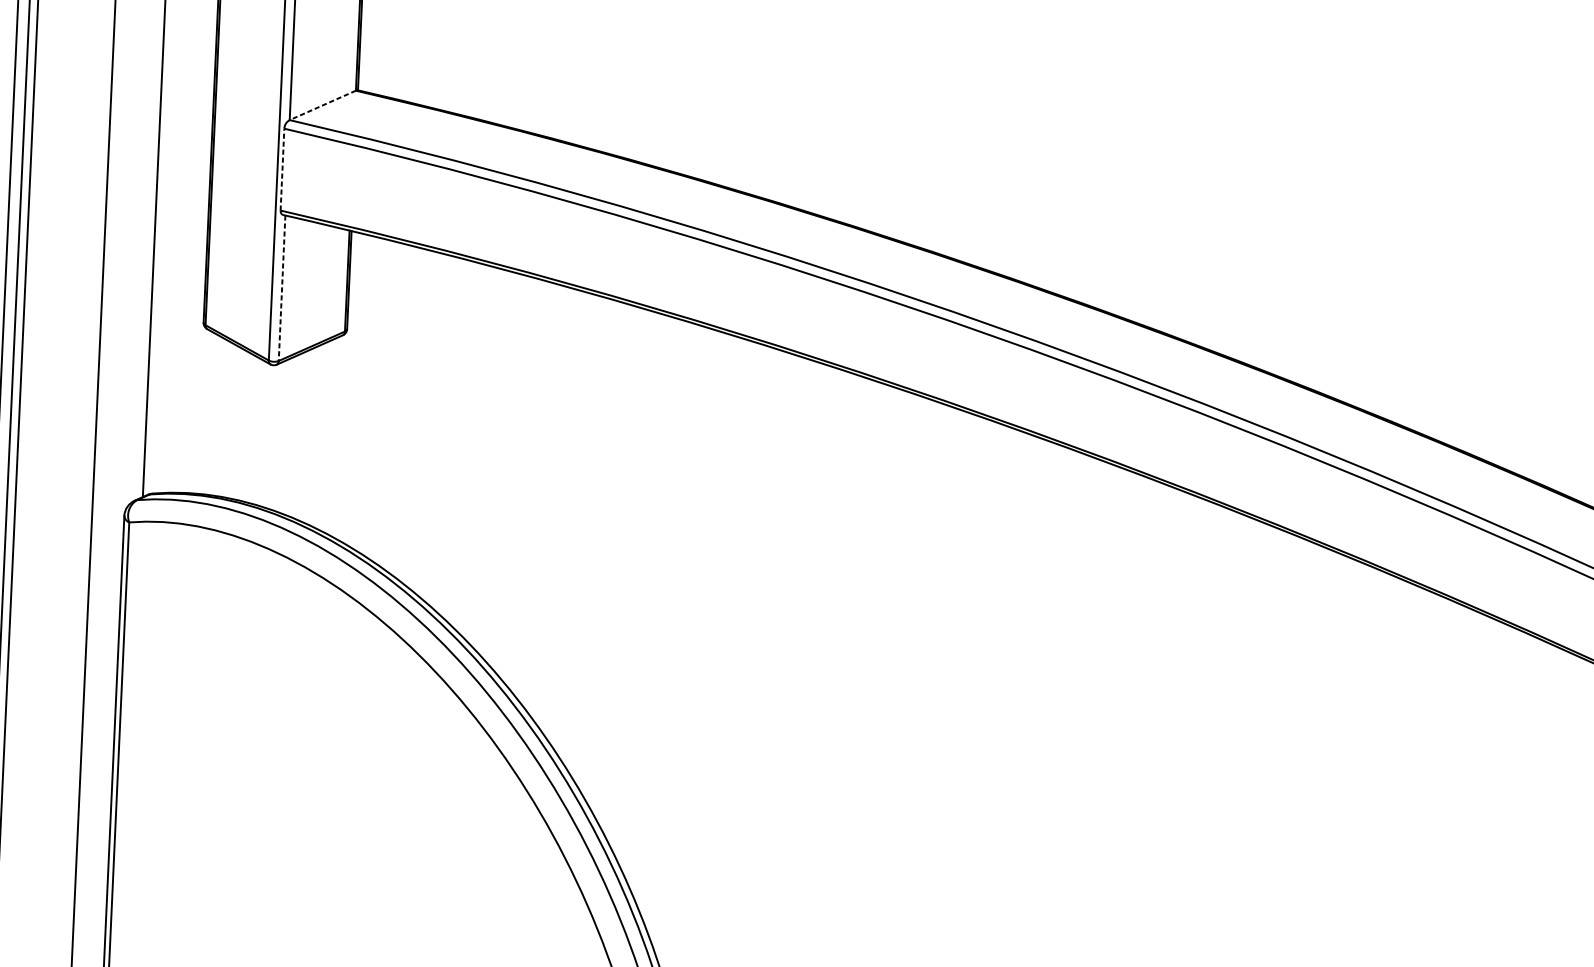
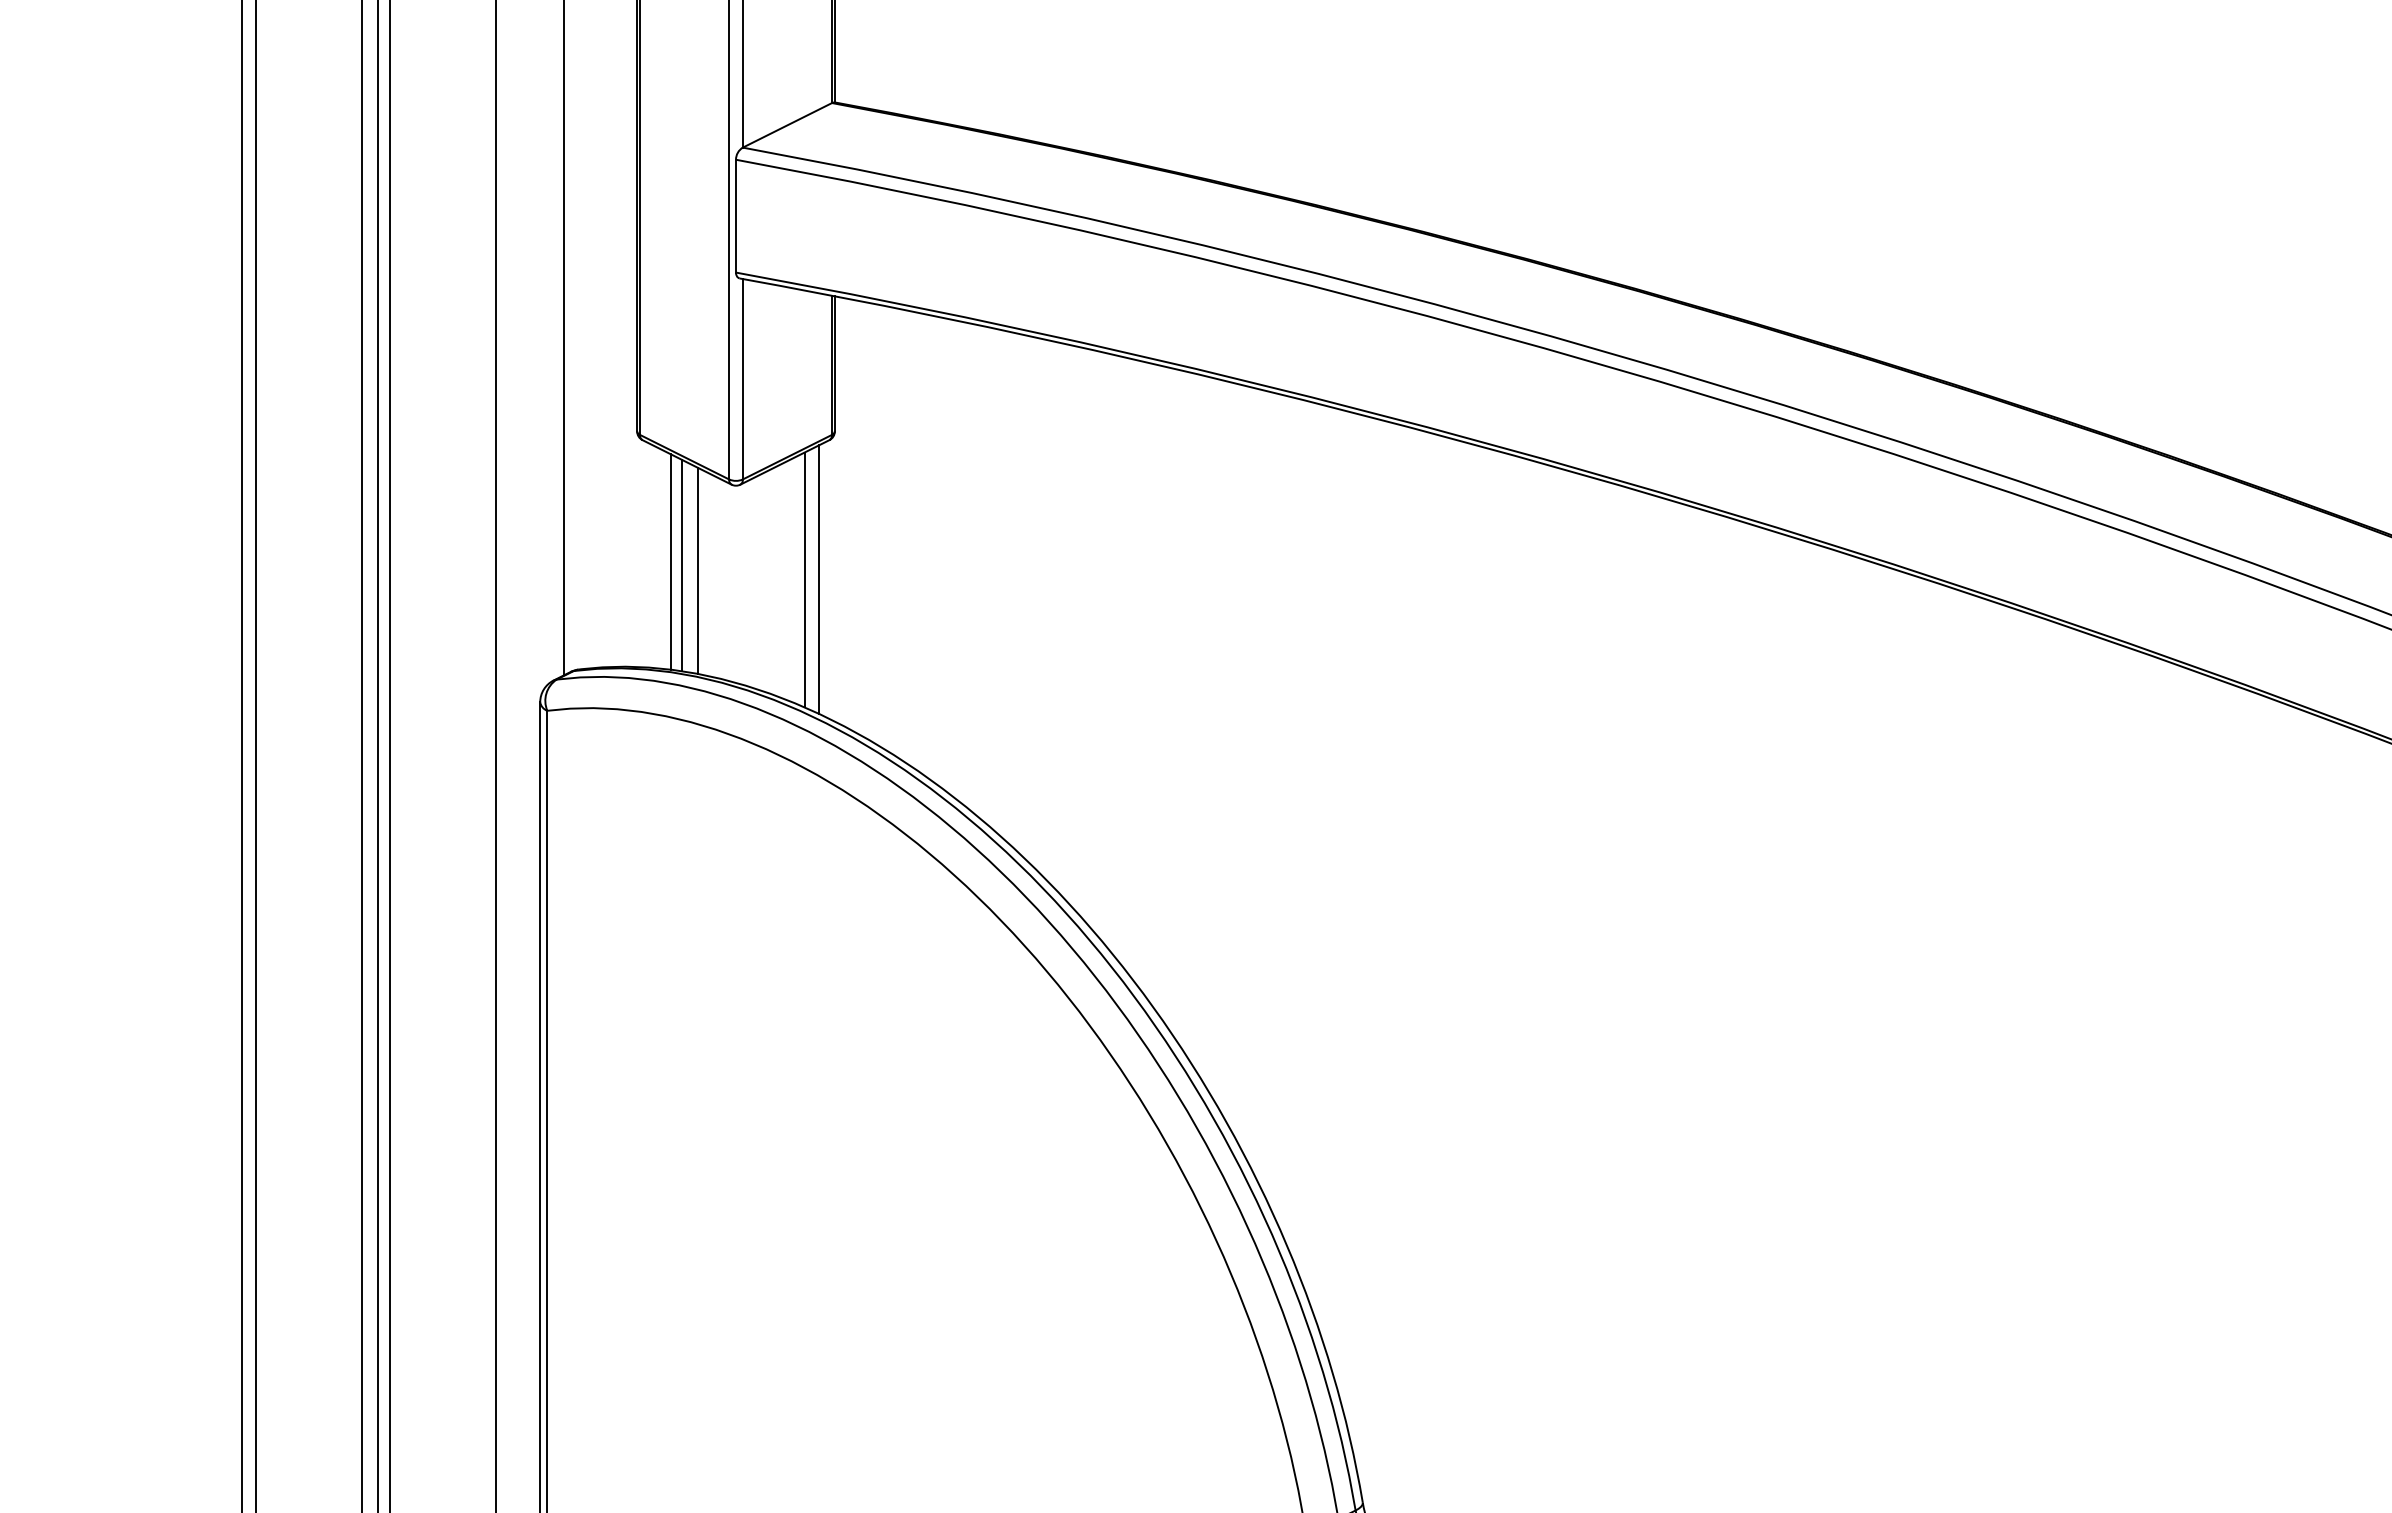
line: (322, 105) -> (787, 125), dashed -> solid
line: (282, 169) -> (736, 215), dashed -> solid
line: (281, 288) -> (742, 379), dashed -> solid
line: (223, 418) -> (670, 561), added
line: (232, 421) -> (682, 565), added
line: (243, 426) -> (698, 571), added
line: (320, 435) -> (804, 579), added
line: (330, 436) -> (818, 579), added

